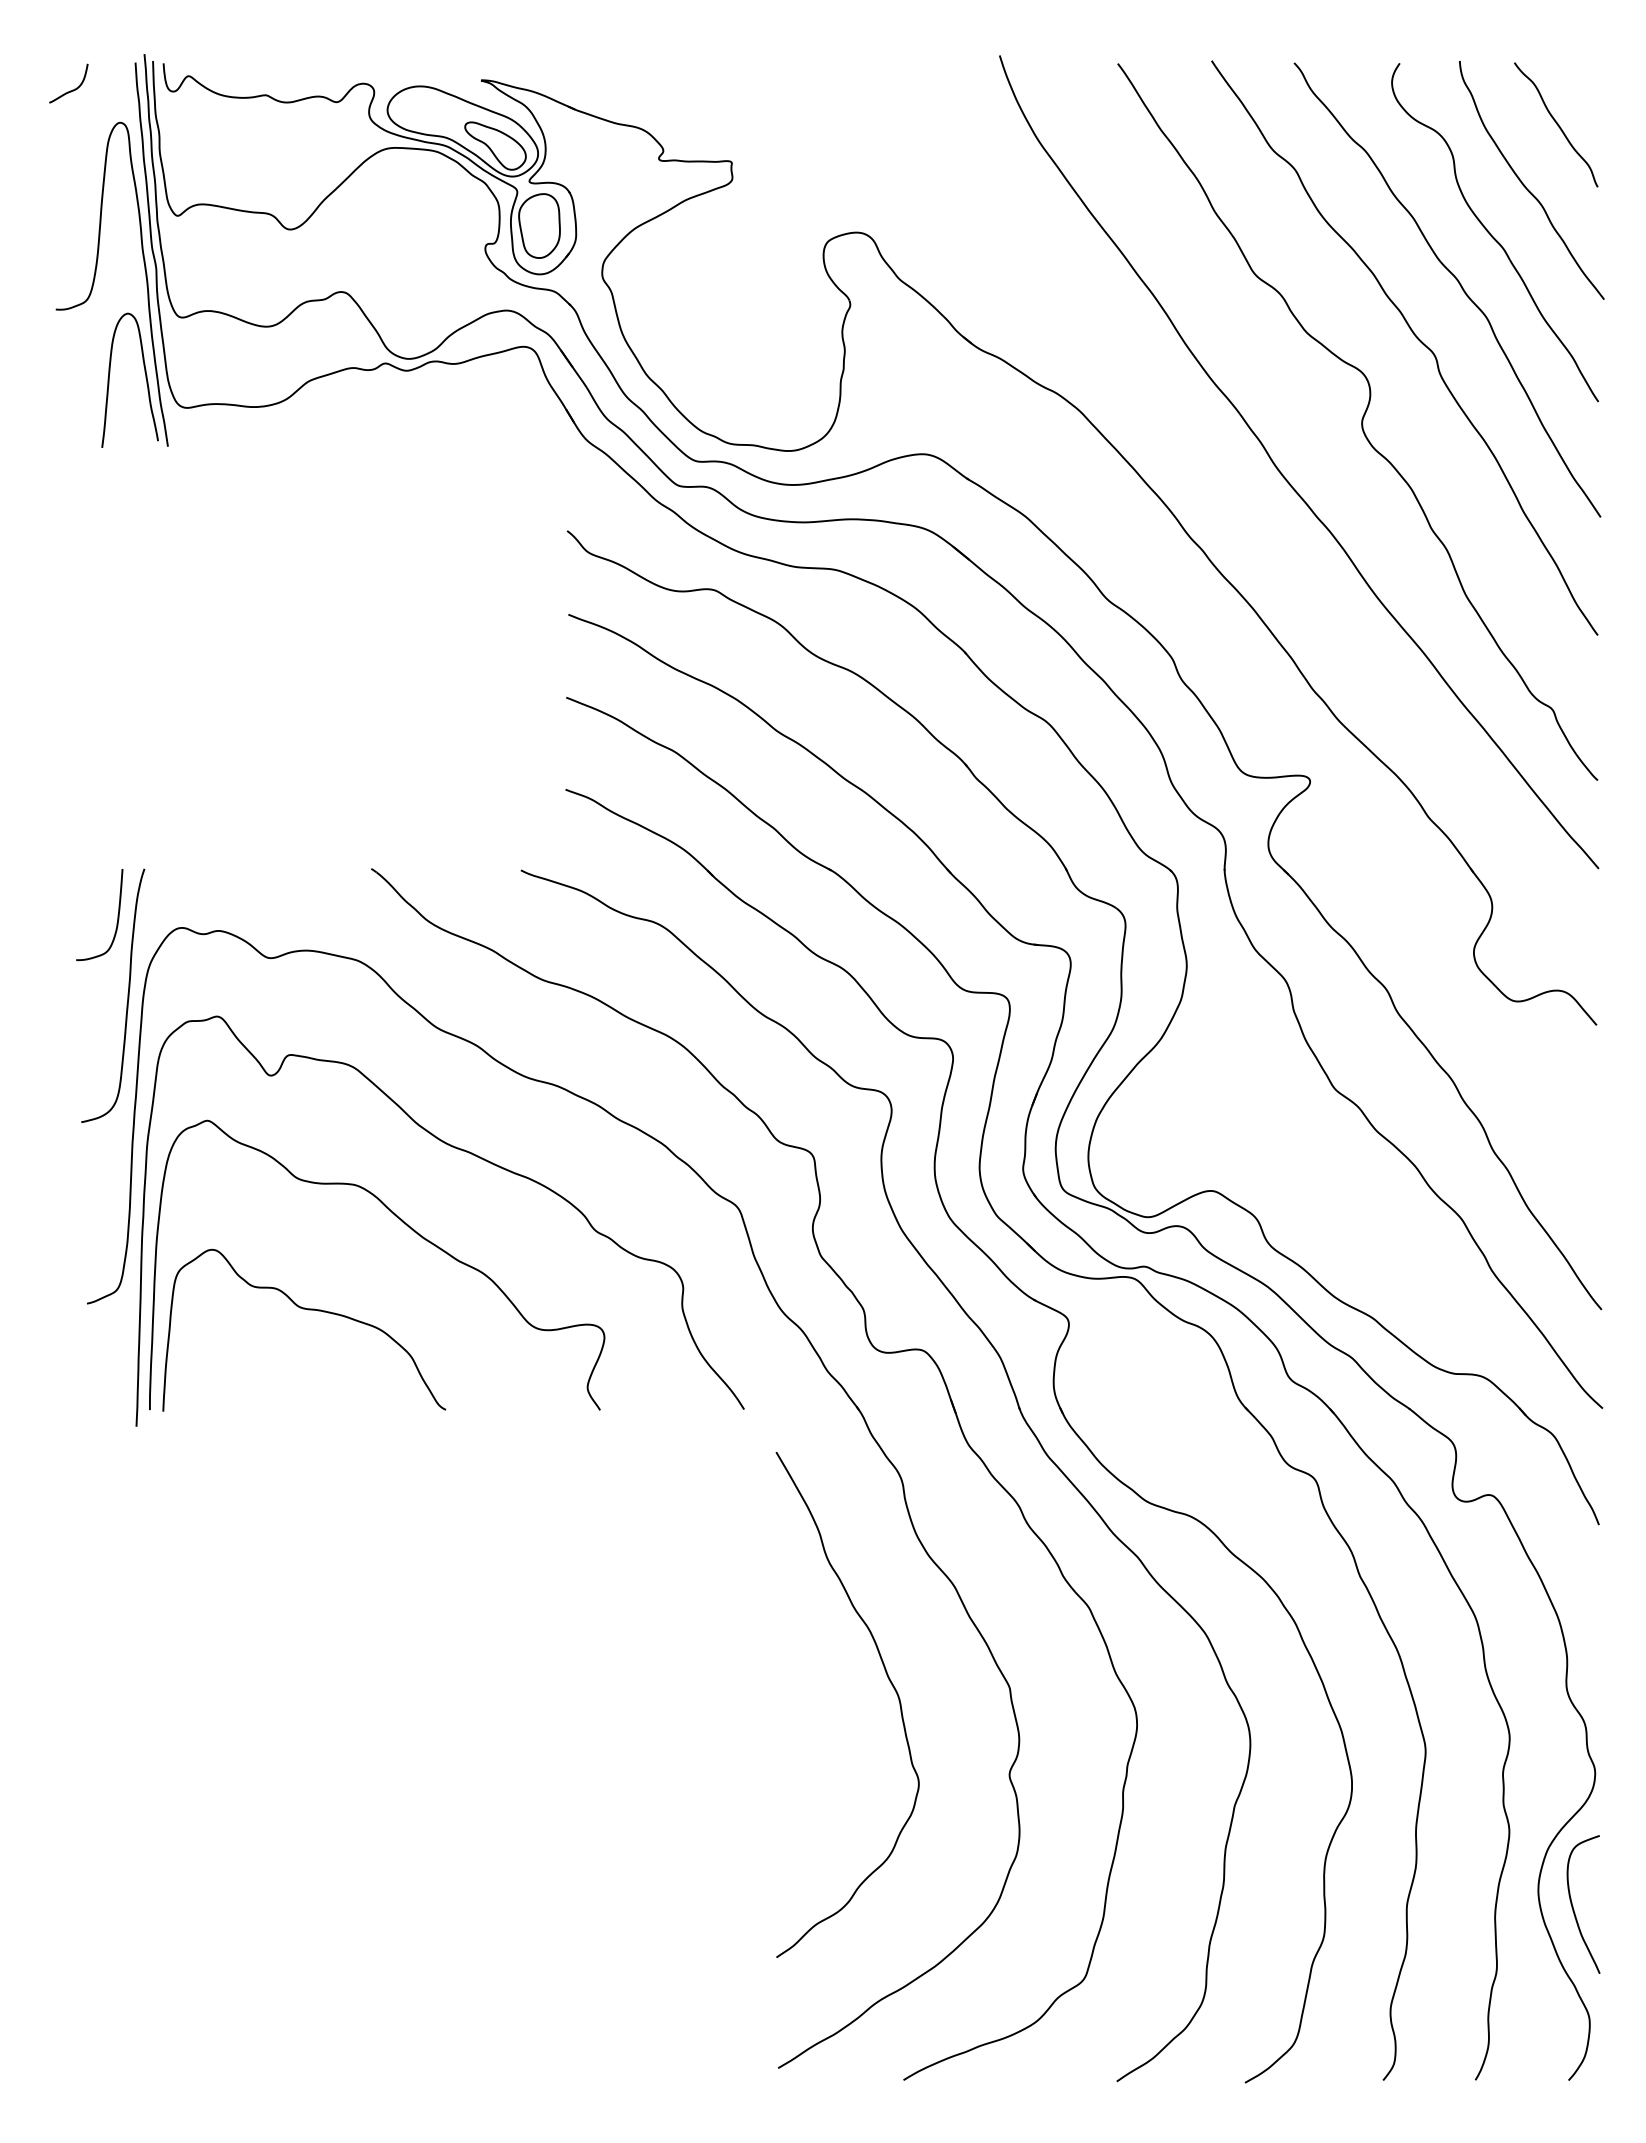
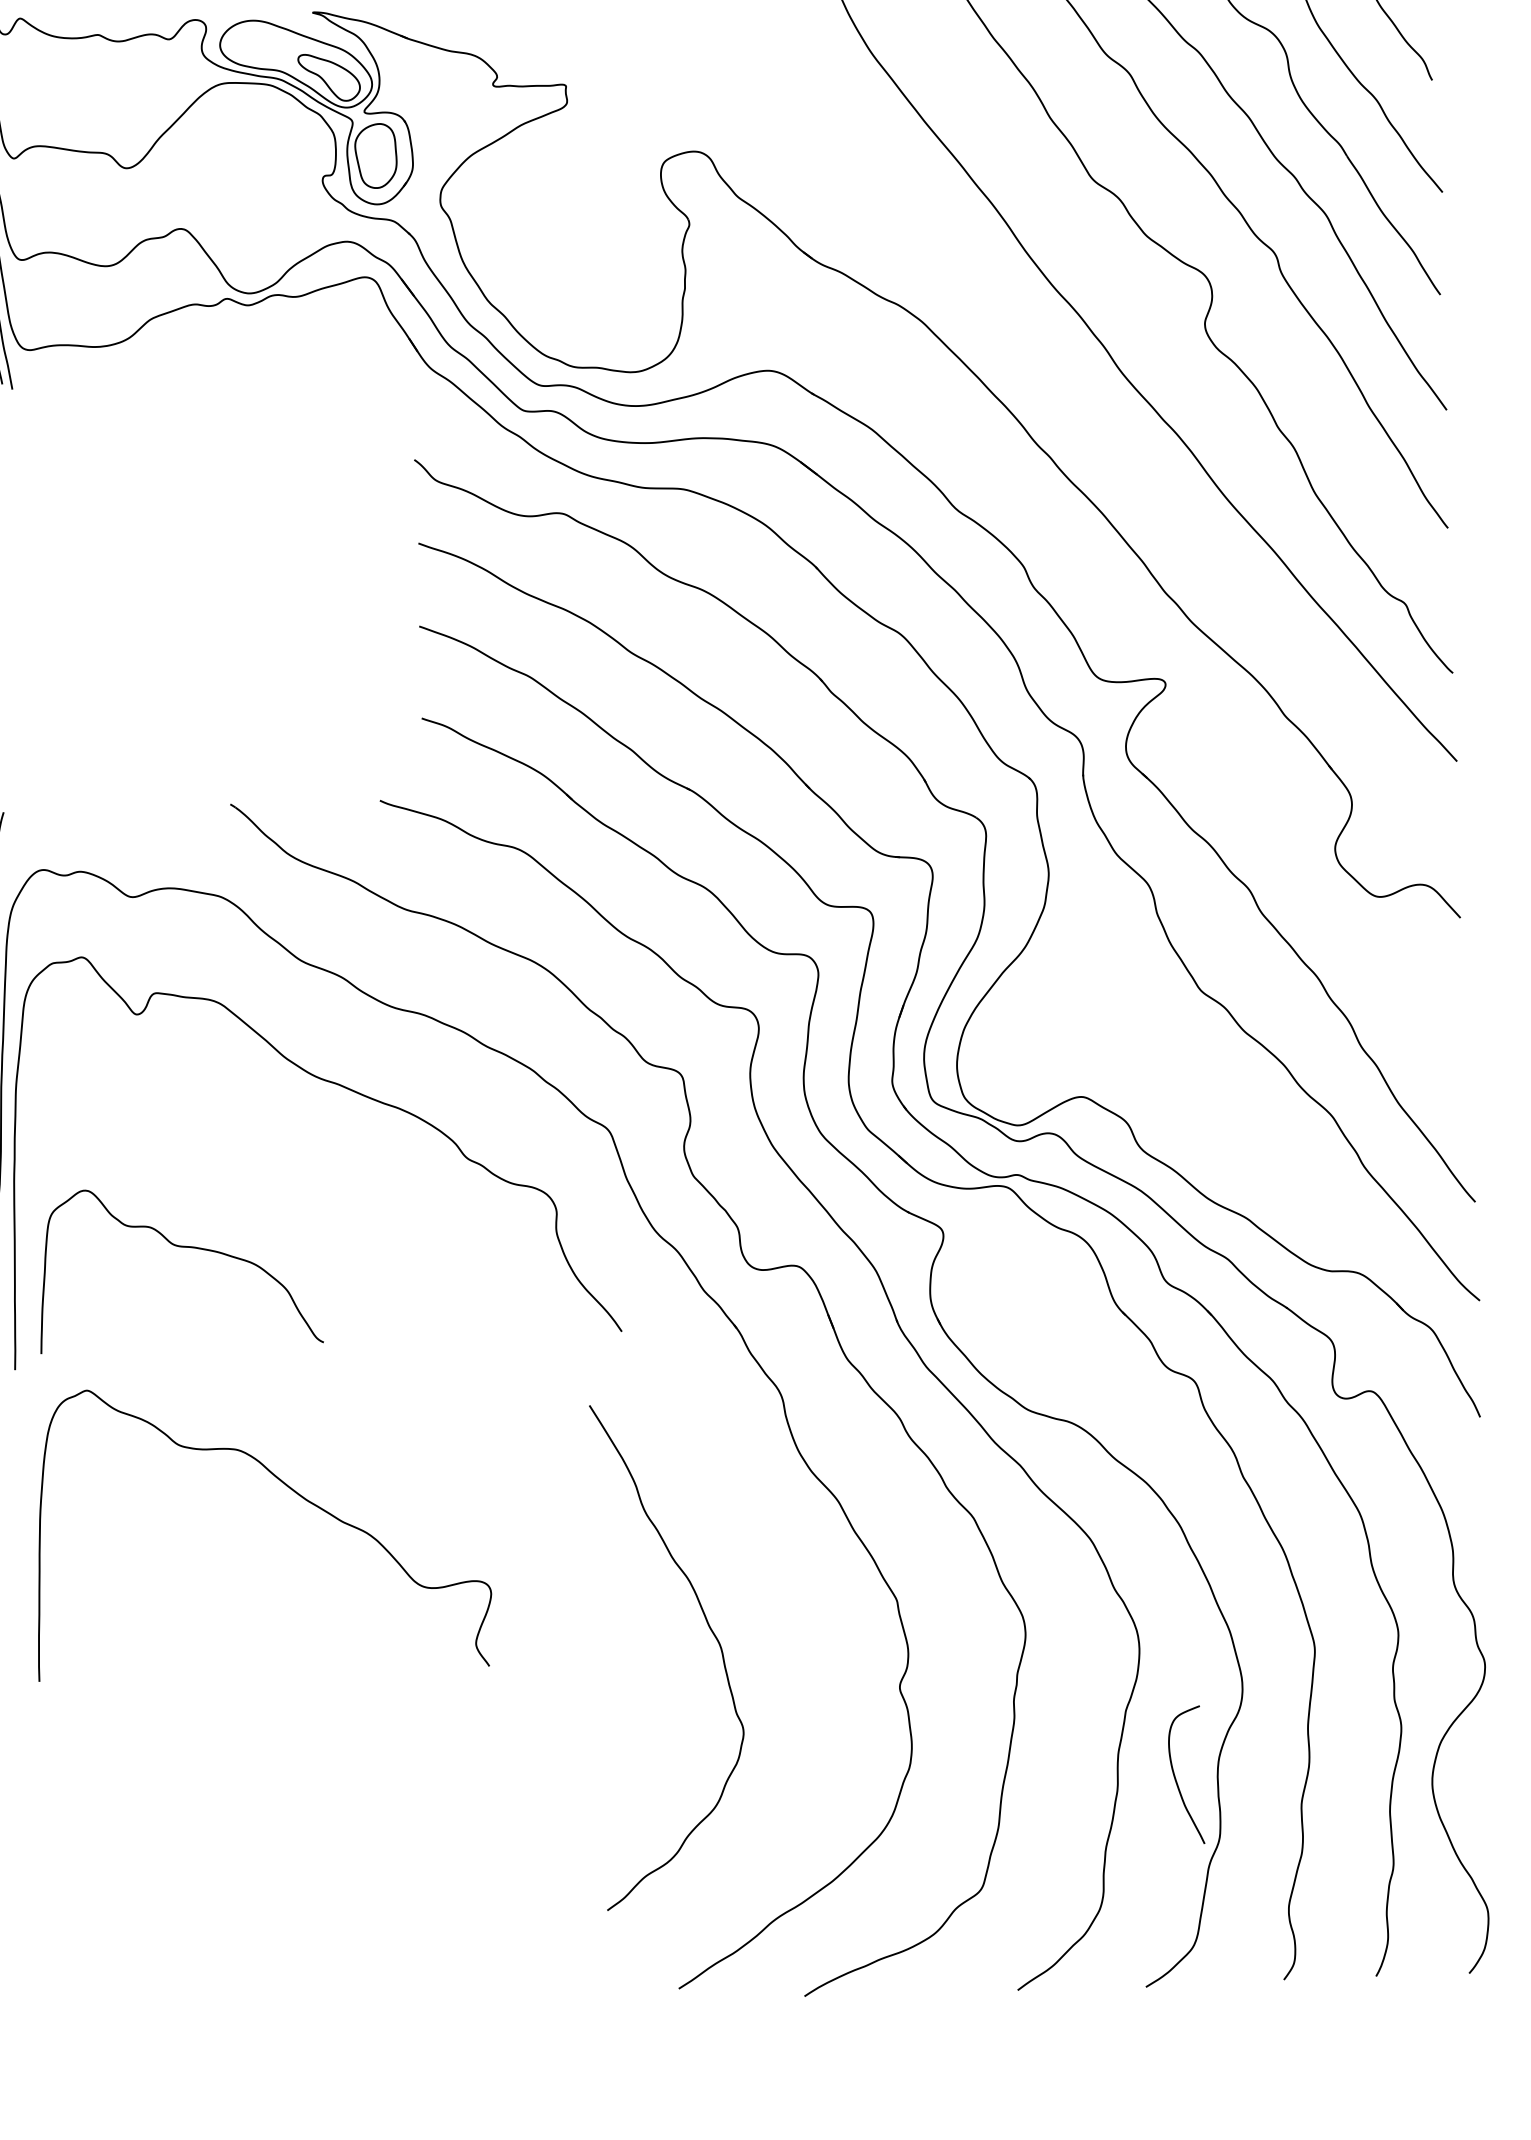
curve: (409, 1228) -> (292, 1491), moved
curve: (890, 1683) -> (711, 1632), moved
curve: (1573, 1906) -> (1176, 1777), moved

